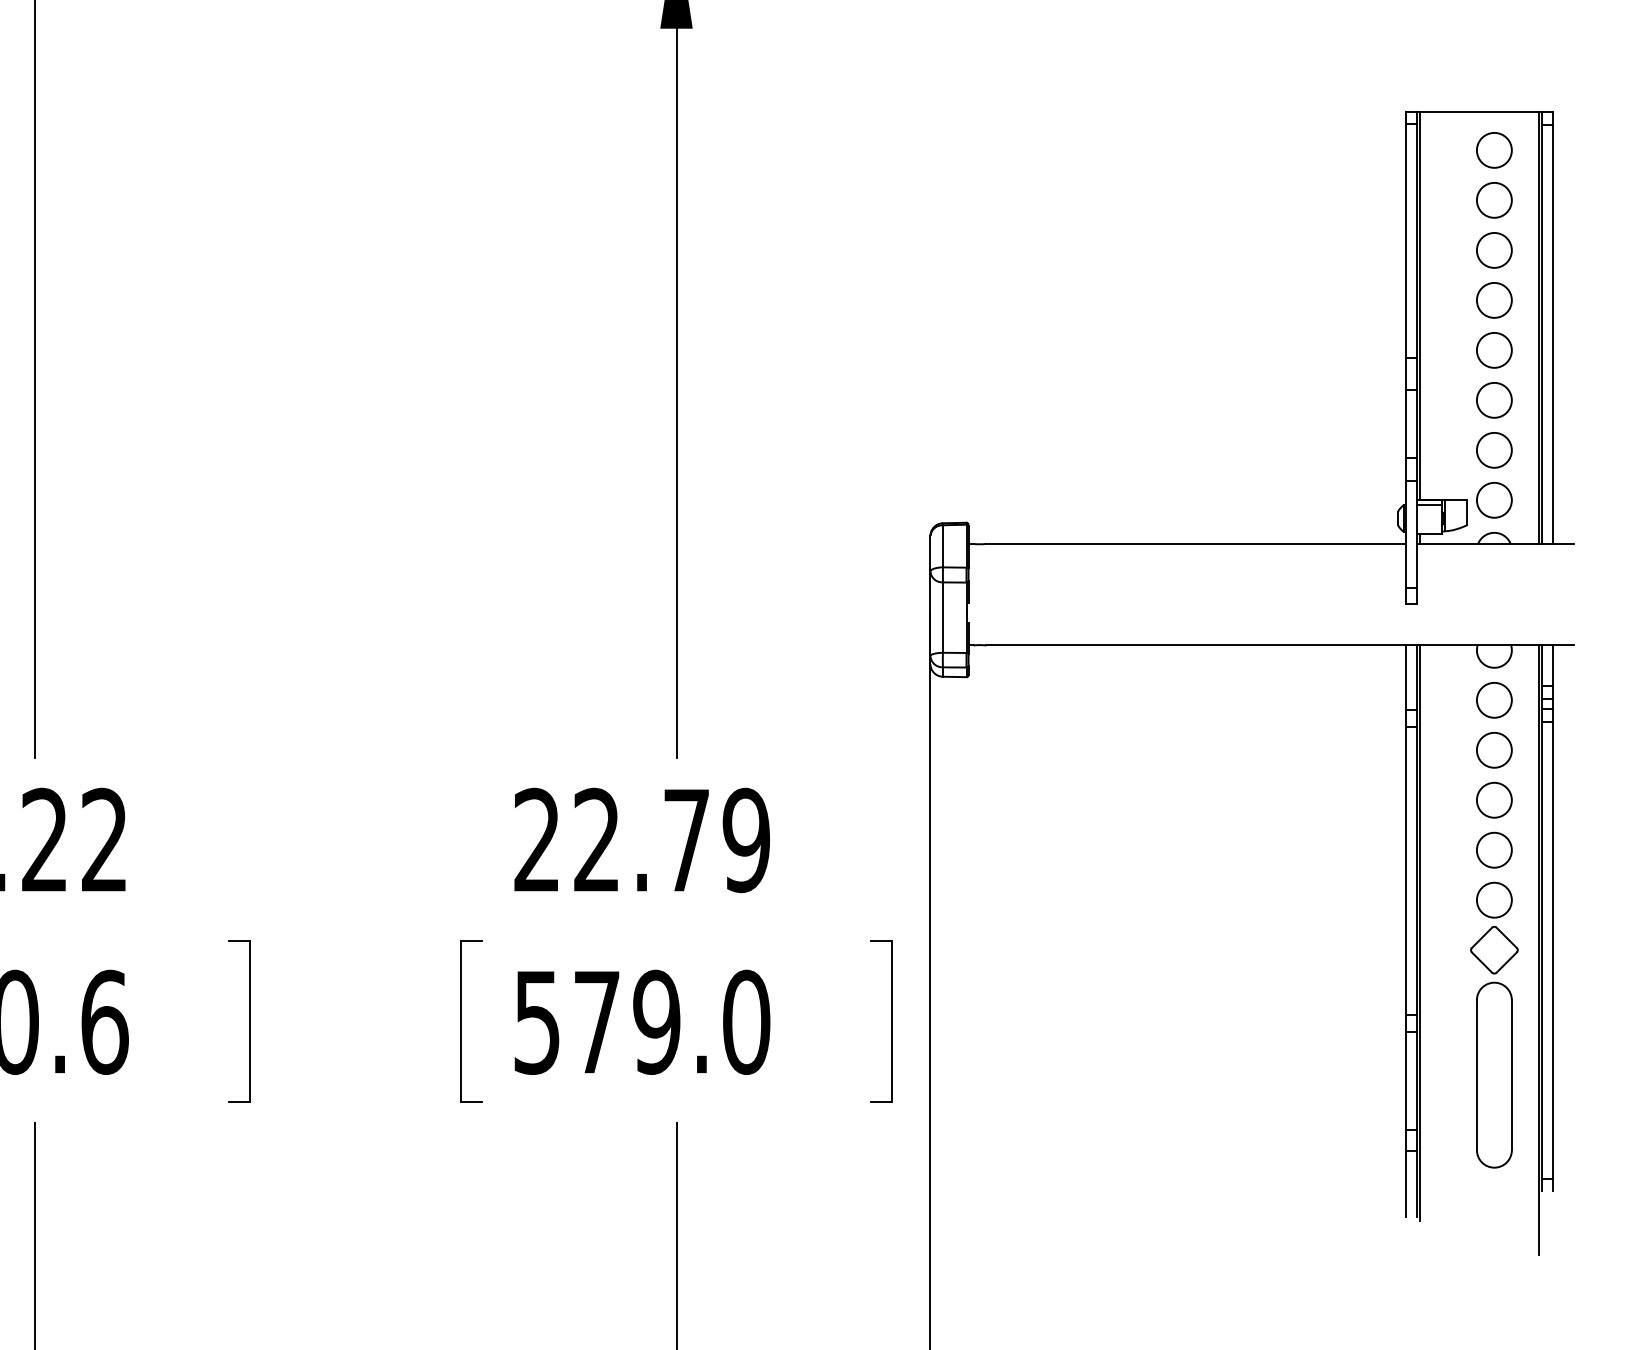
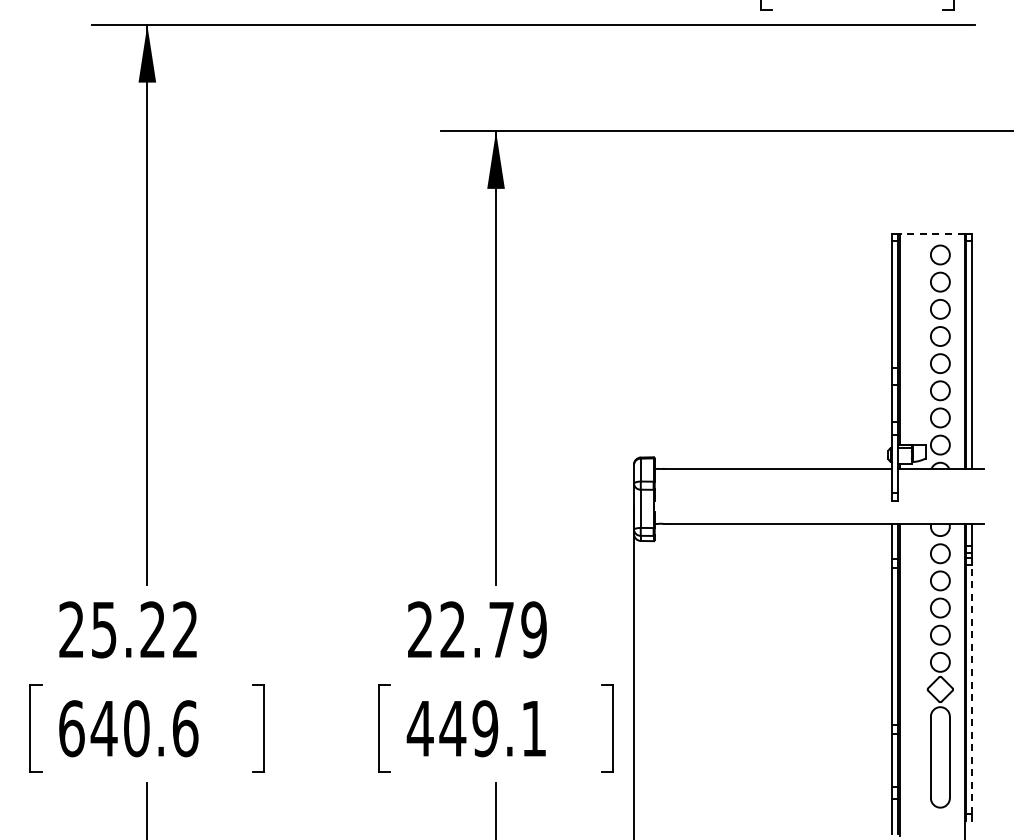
line: (1478, 112) -> (931, 234), solid -> dashed
line: (1553, 950) -> (972, 689), solid -> dashed
text: (640, 1021) -> (476, 728), 579.0 -> 449.1

